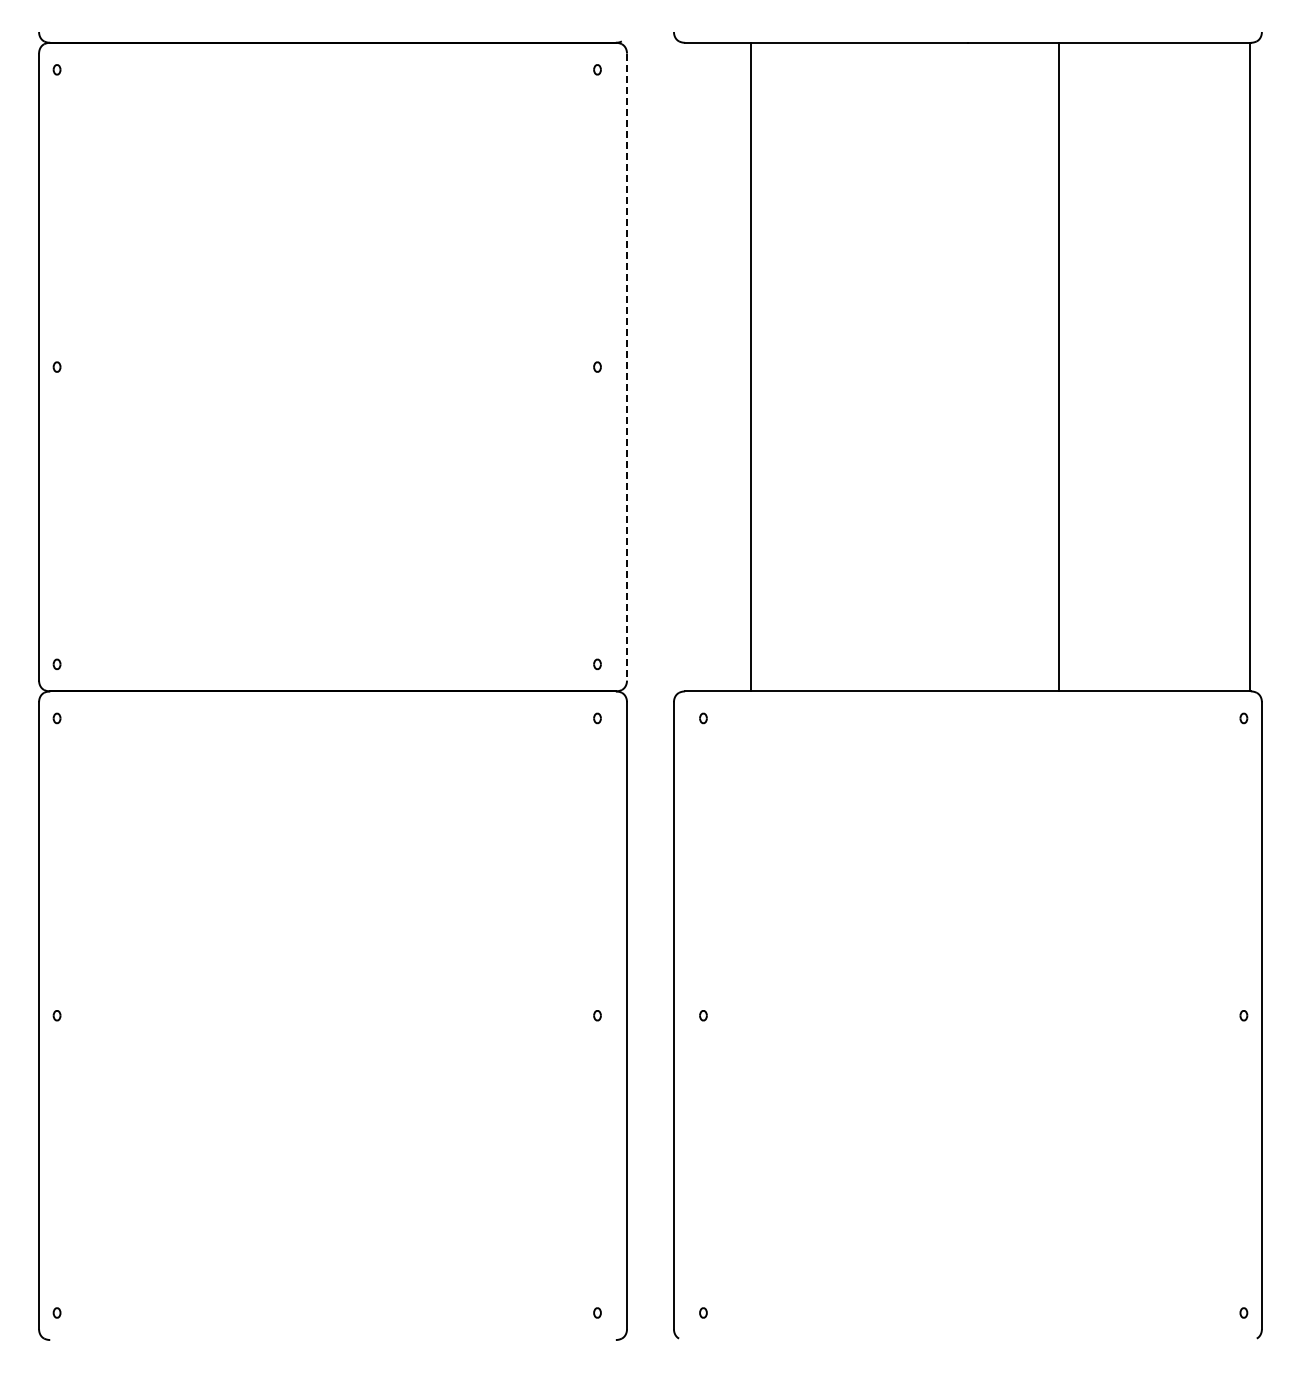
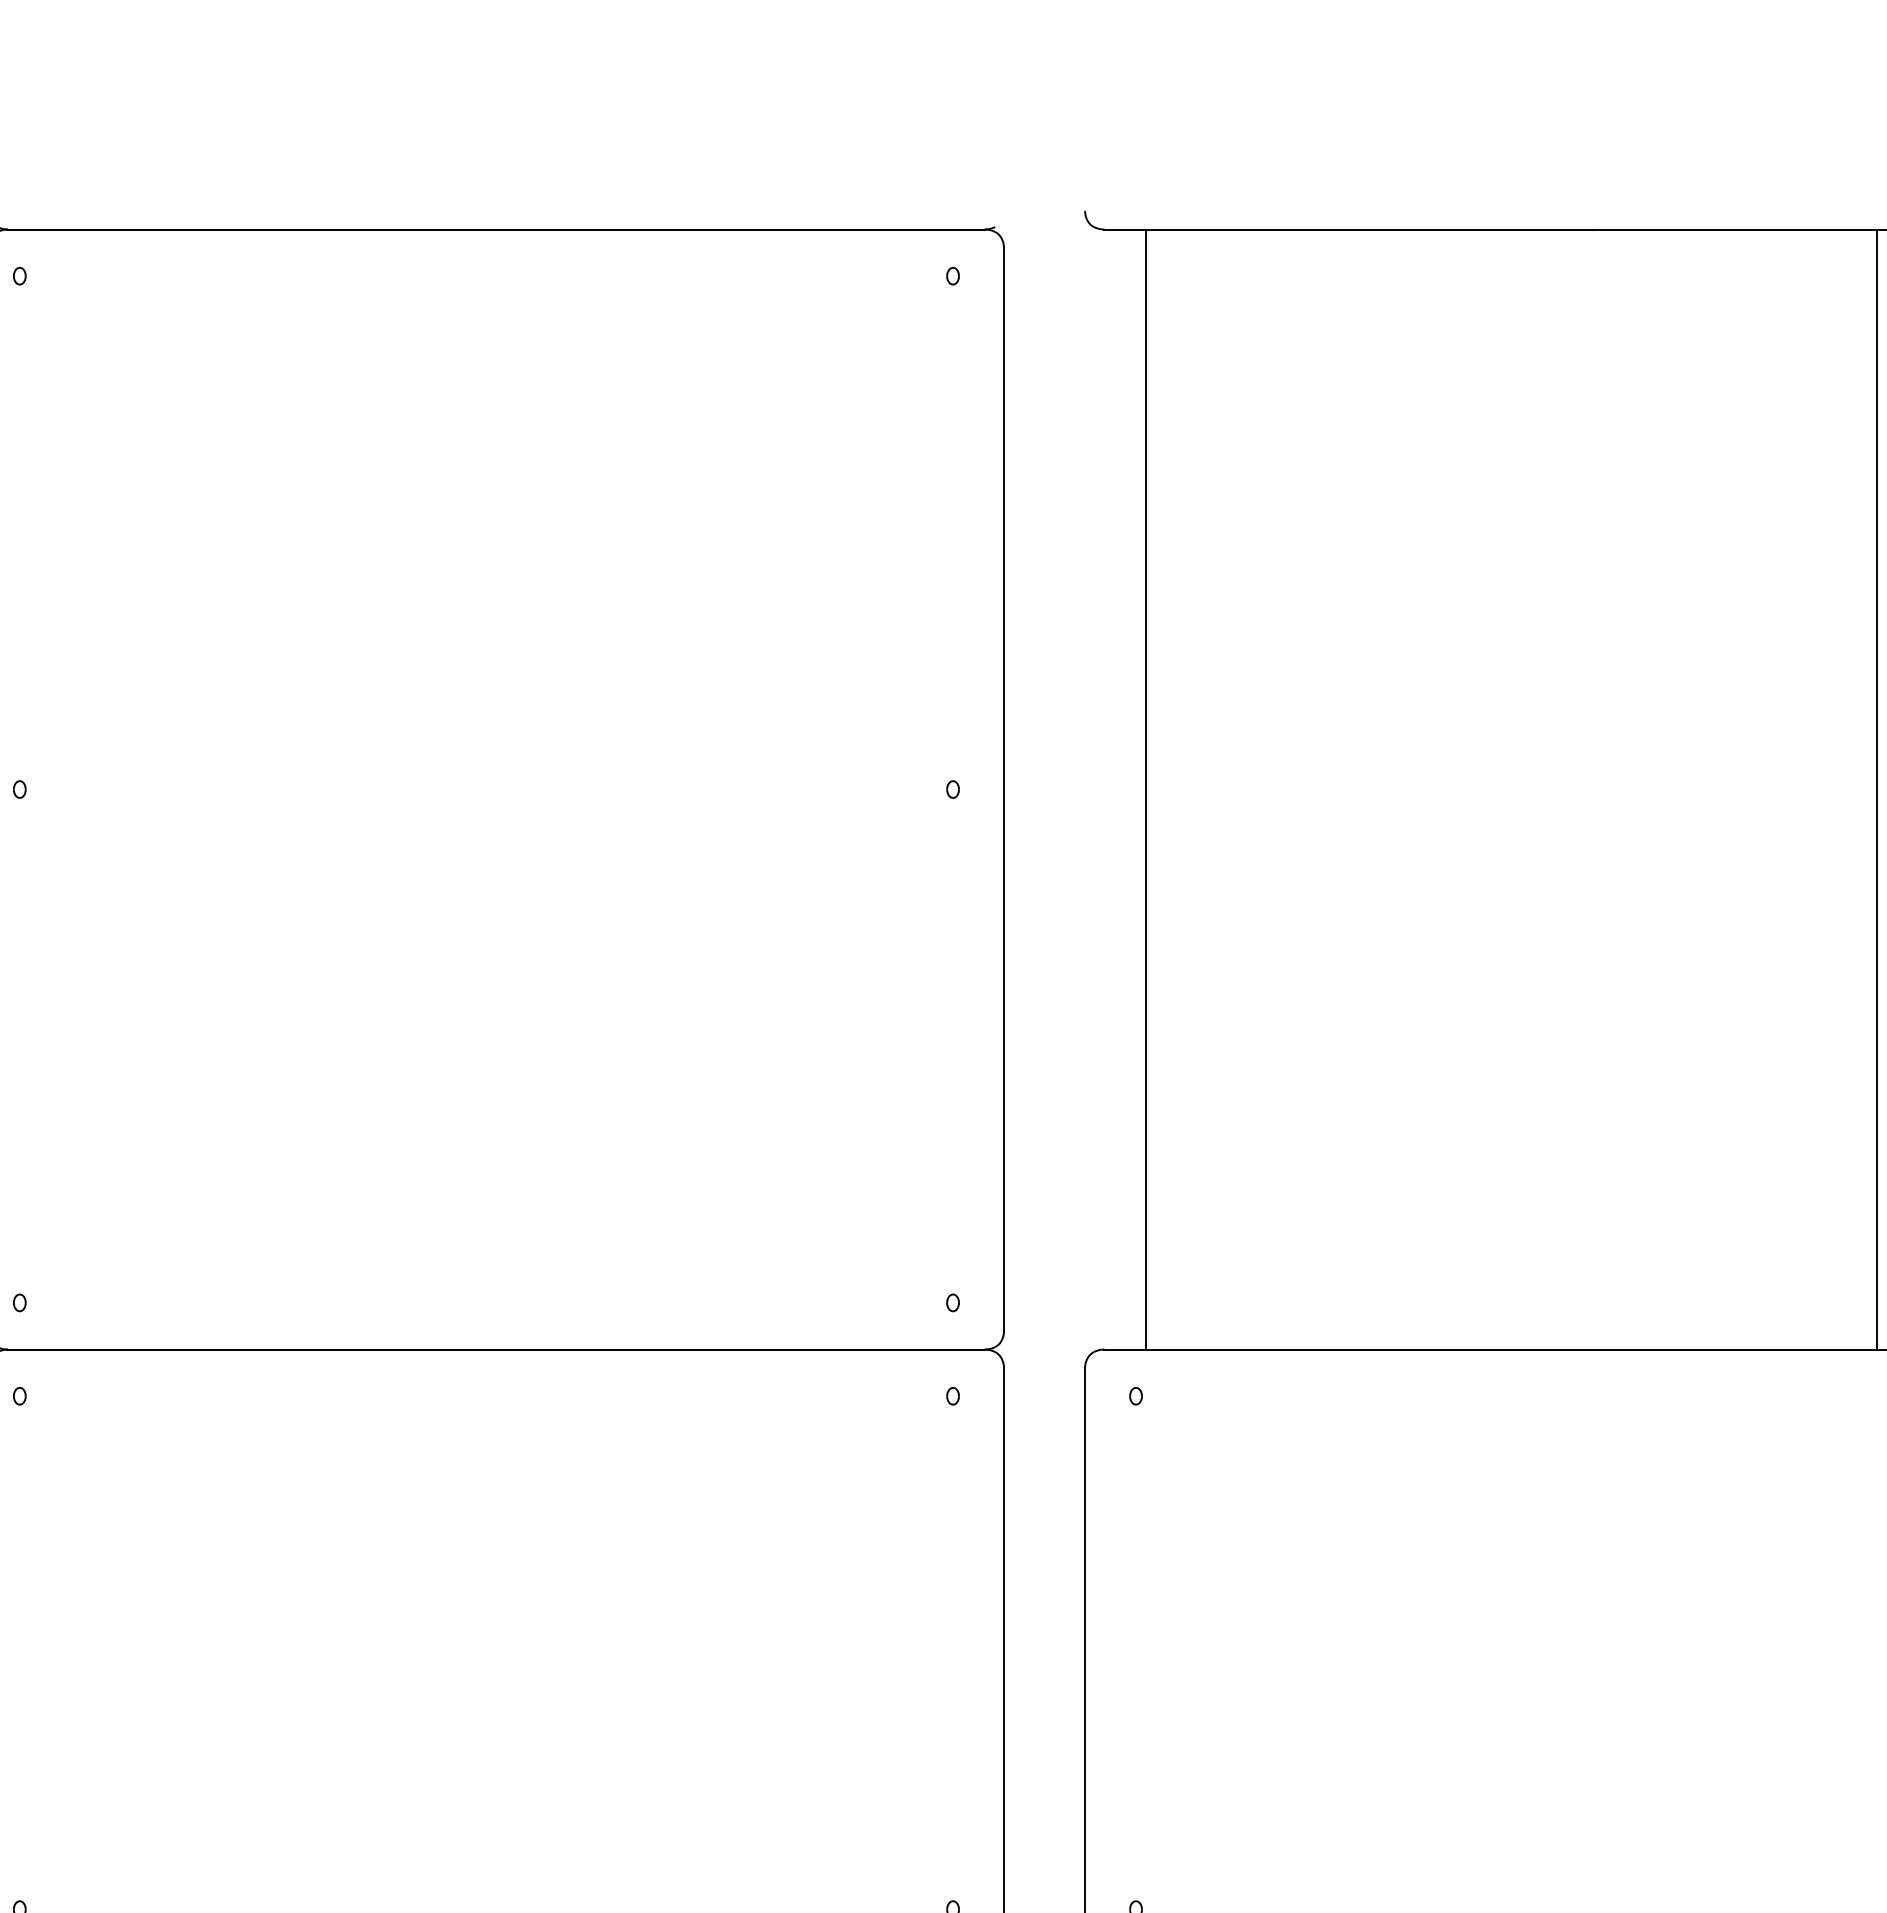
line: (751, 366) -> (1146, 788), moved
line: (1059, 366) -> (1876, 788), moved
line: (627, 367) -> (1004, 790), dashed -> solid

